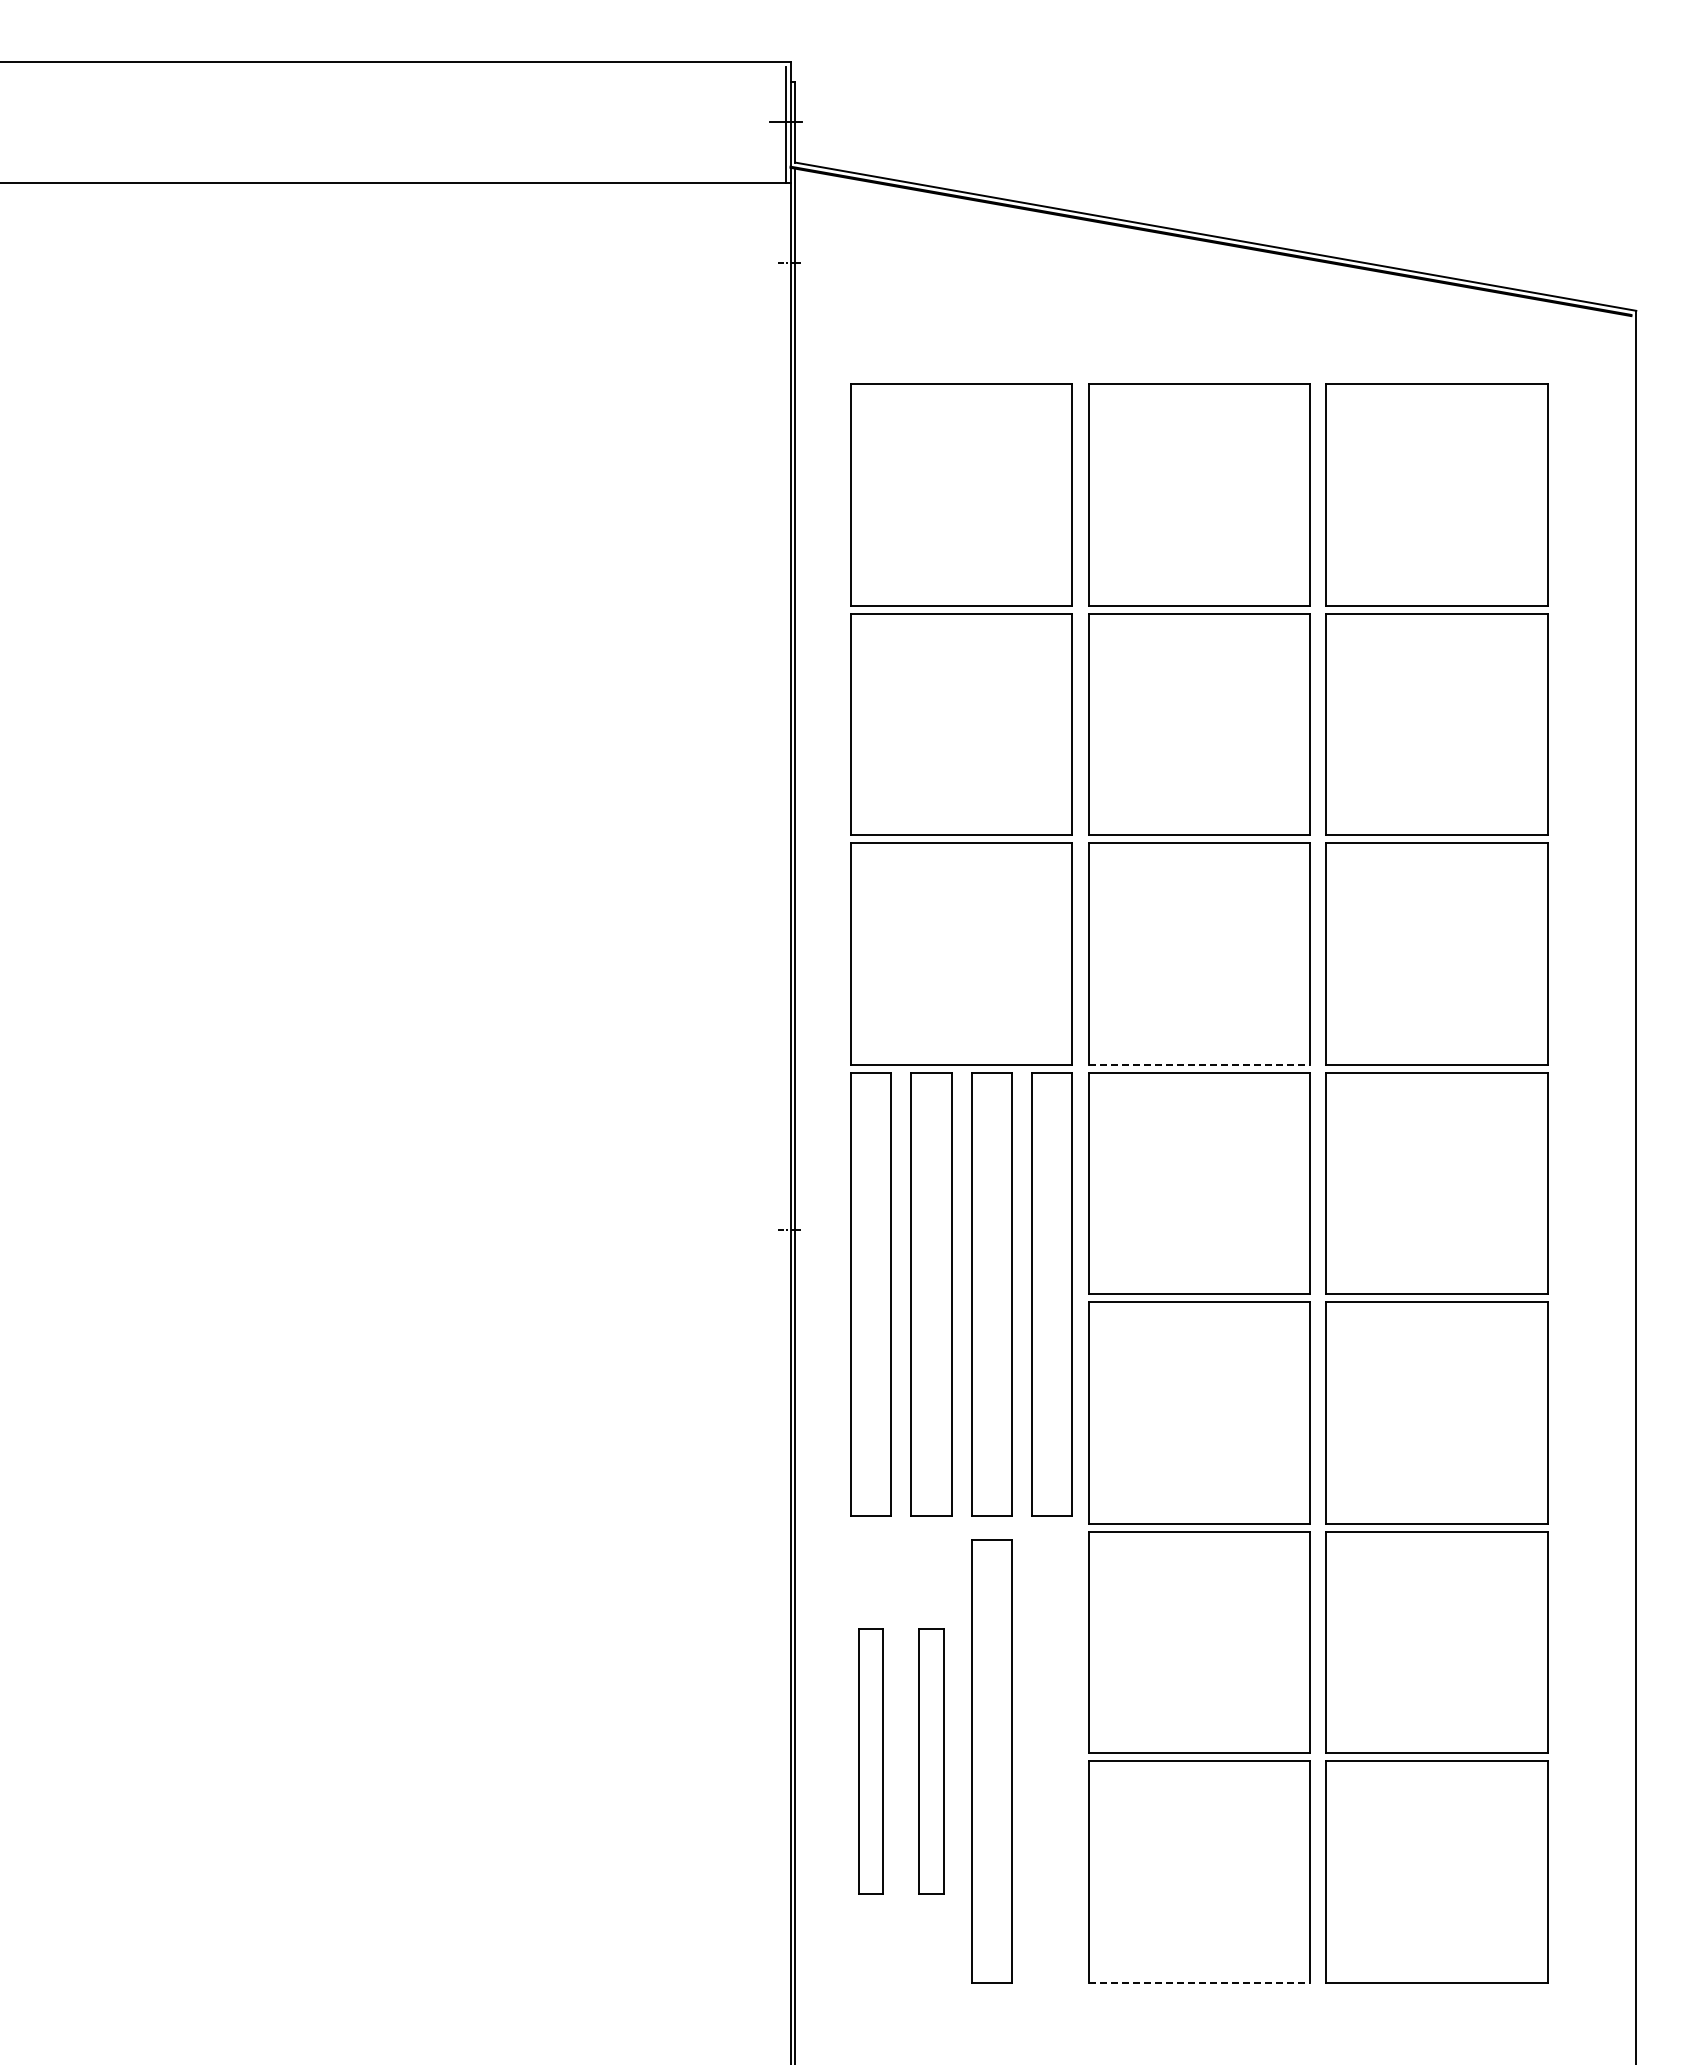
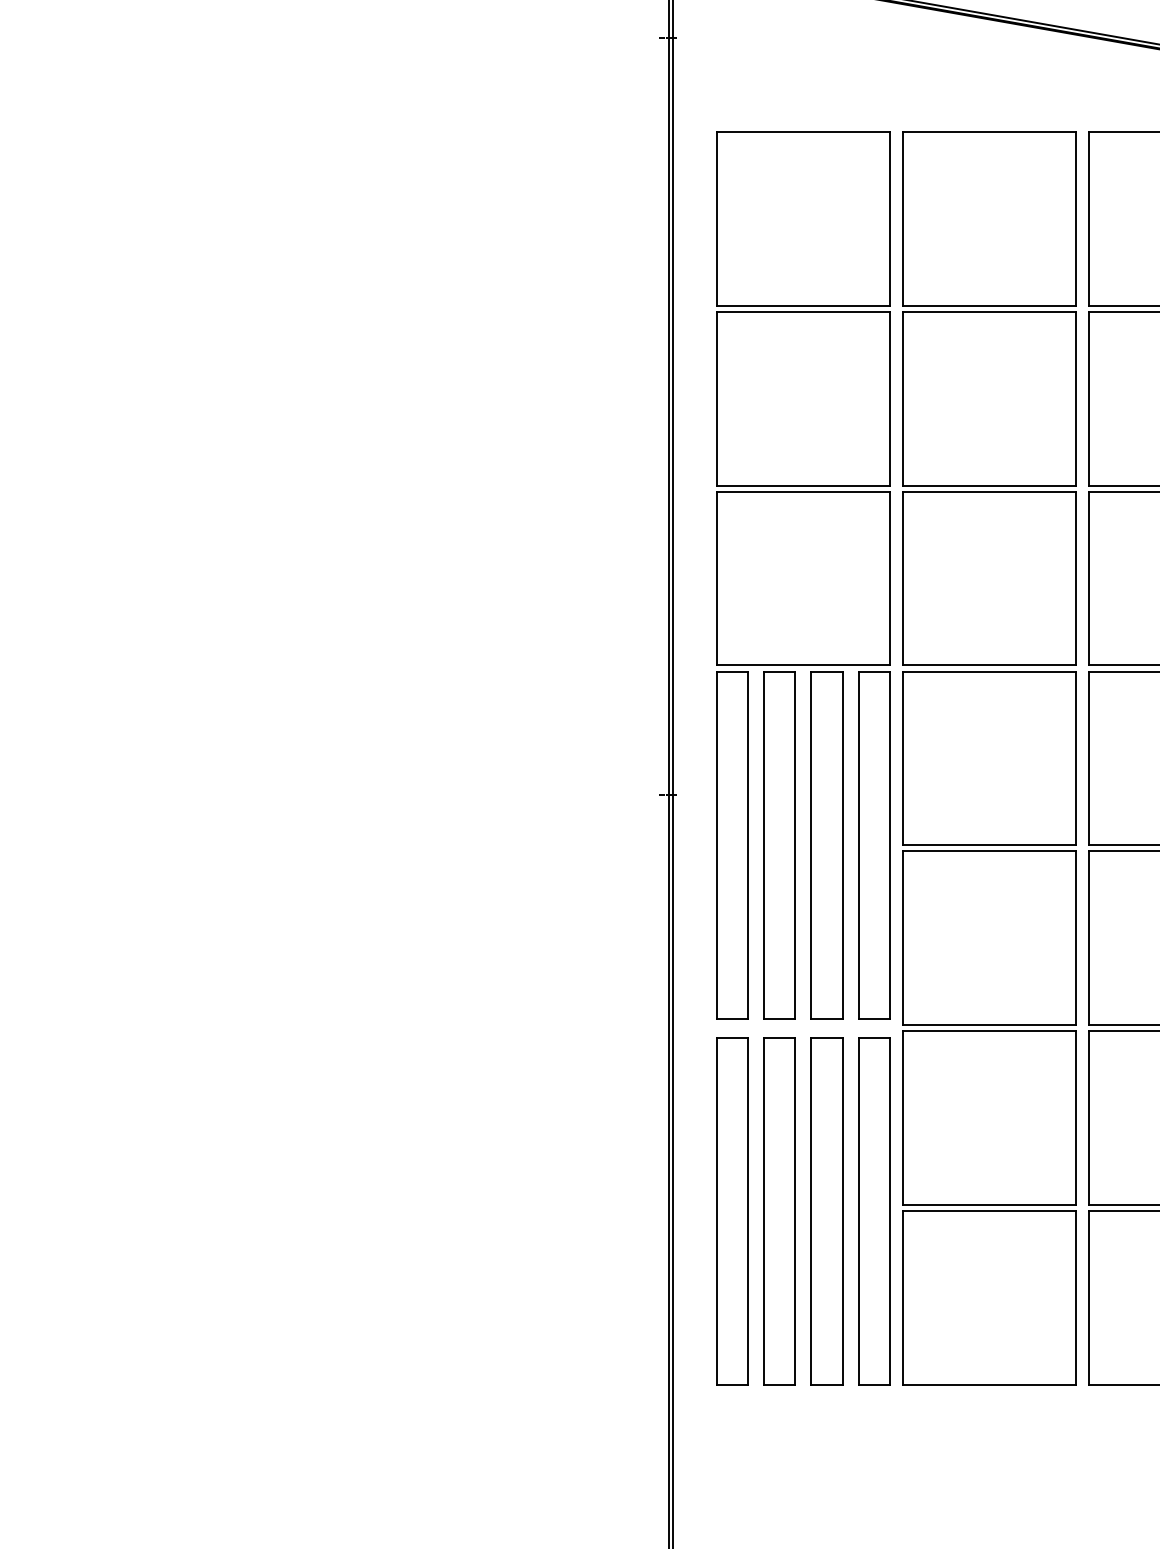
line: (1199, 1064) -> (989, 665), dashed -> solid
part: (870, 1761) -> (731, 1211), size x1.67
part: (931, 1761) -> (779, 1211), size x1.67
part: (1051, 1761) -> (873, 1211), added
line: (1199, 1982) -> (989, 1384), dashed -> solid

